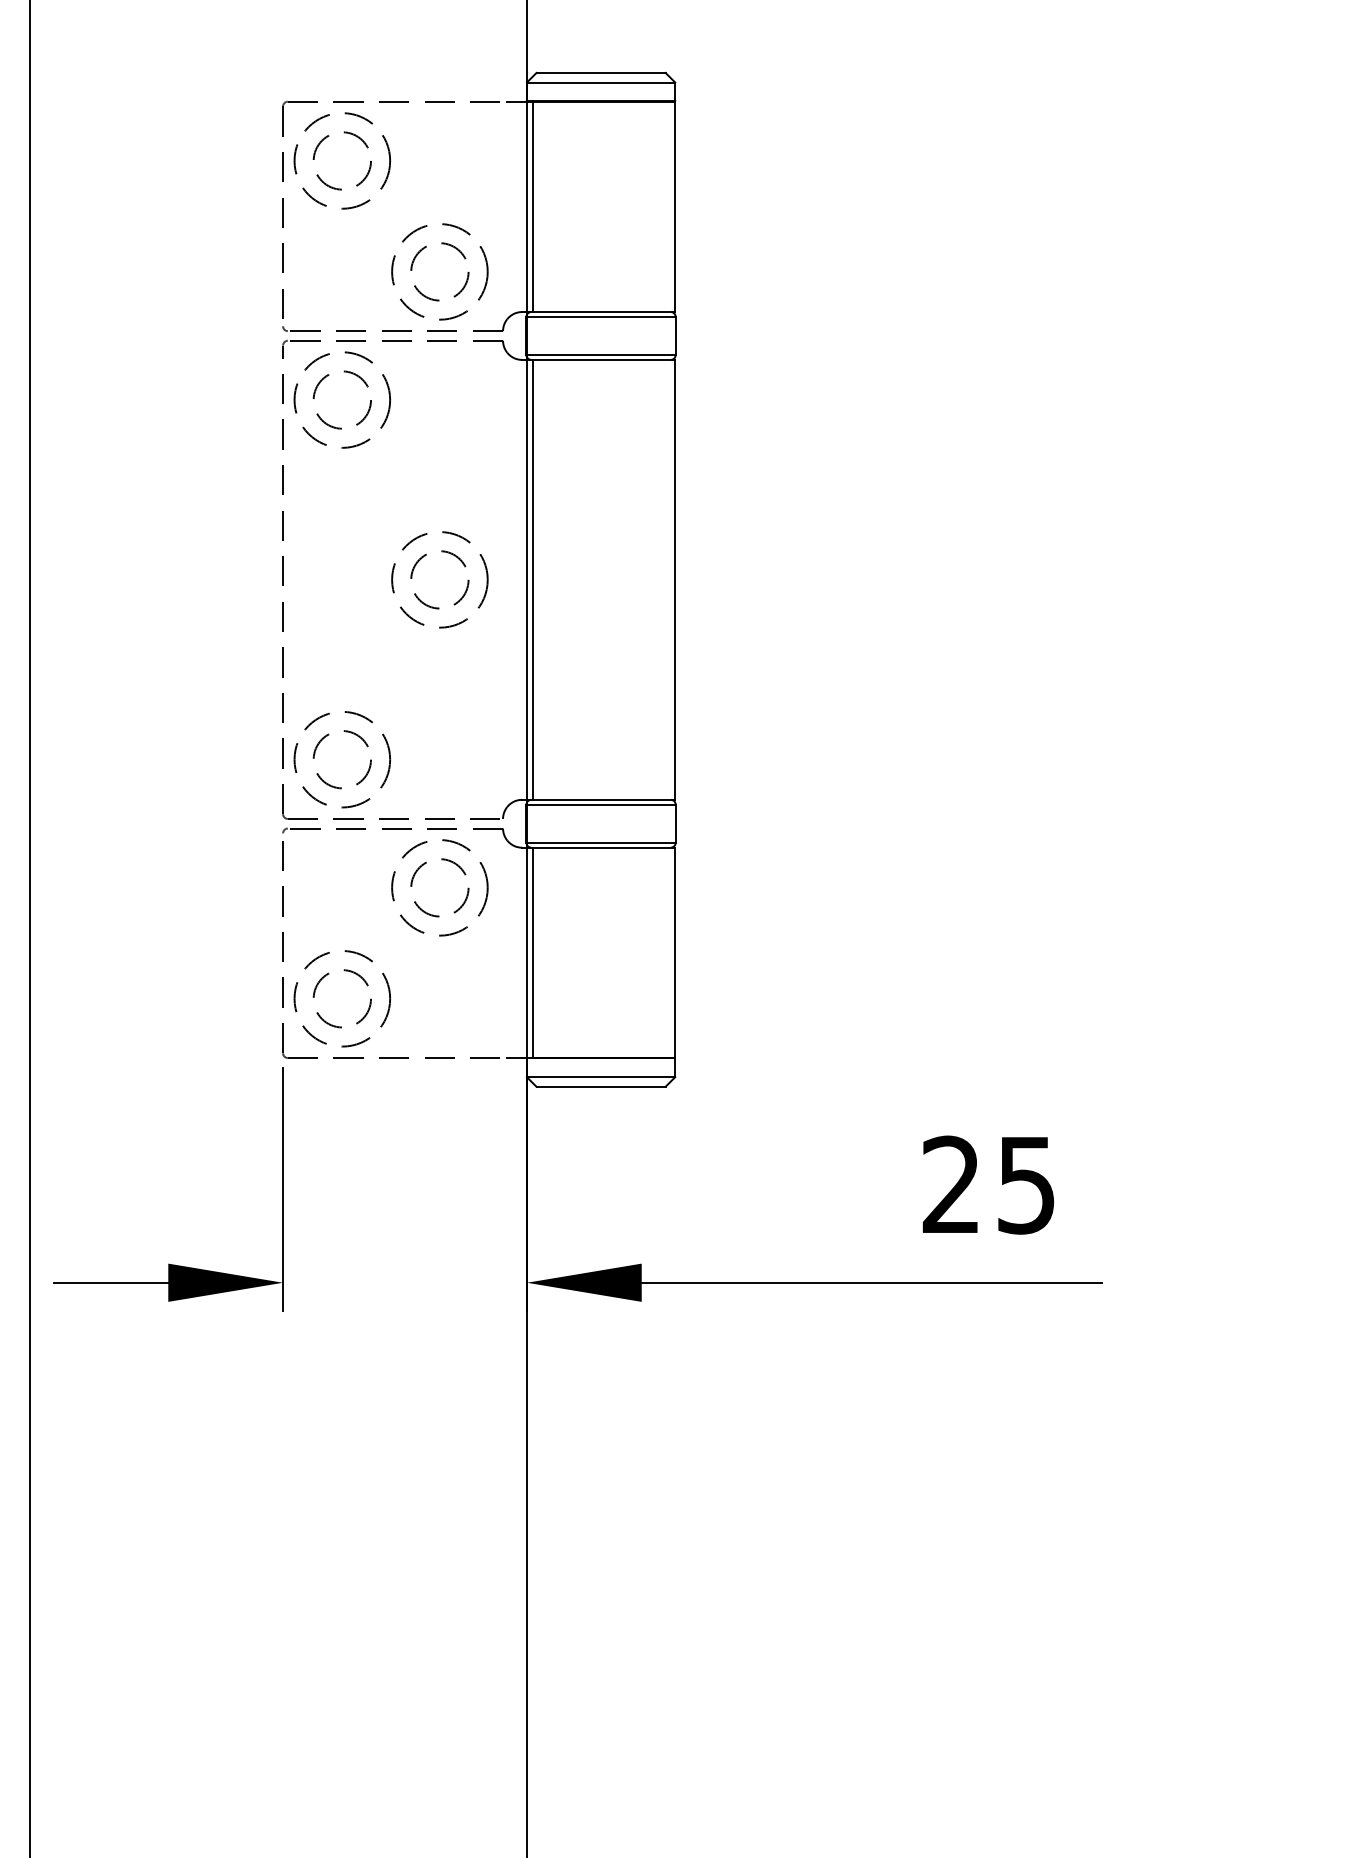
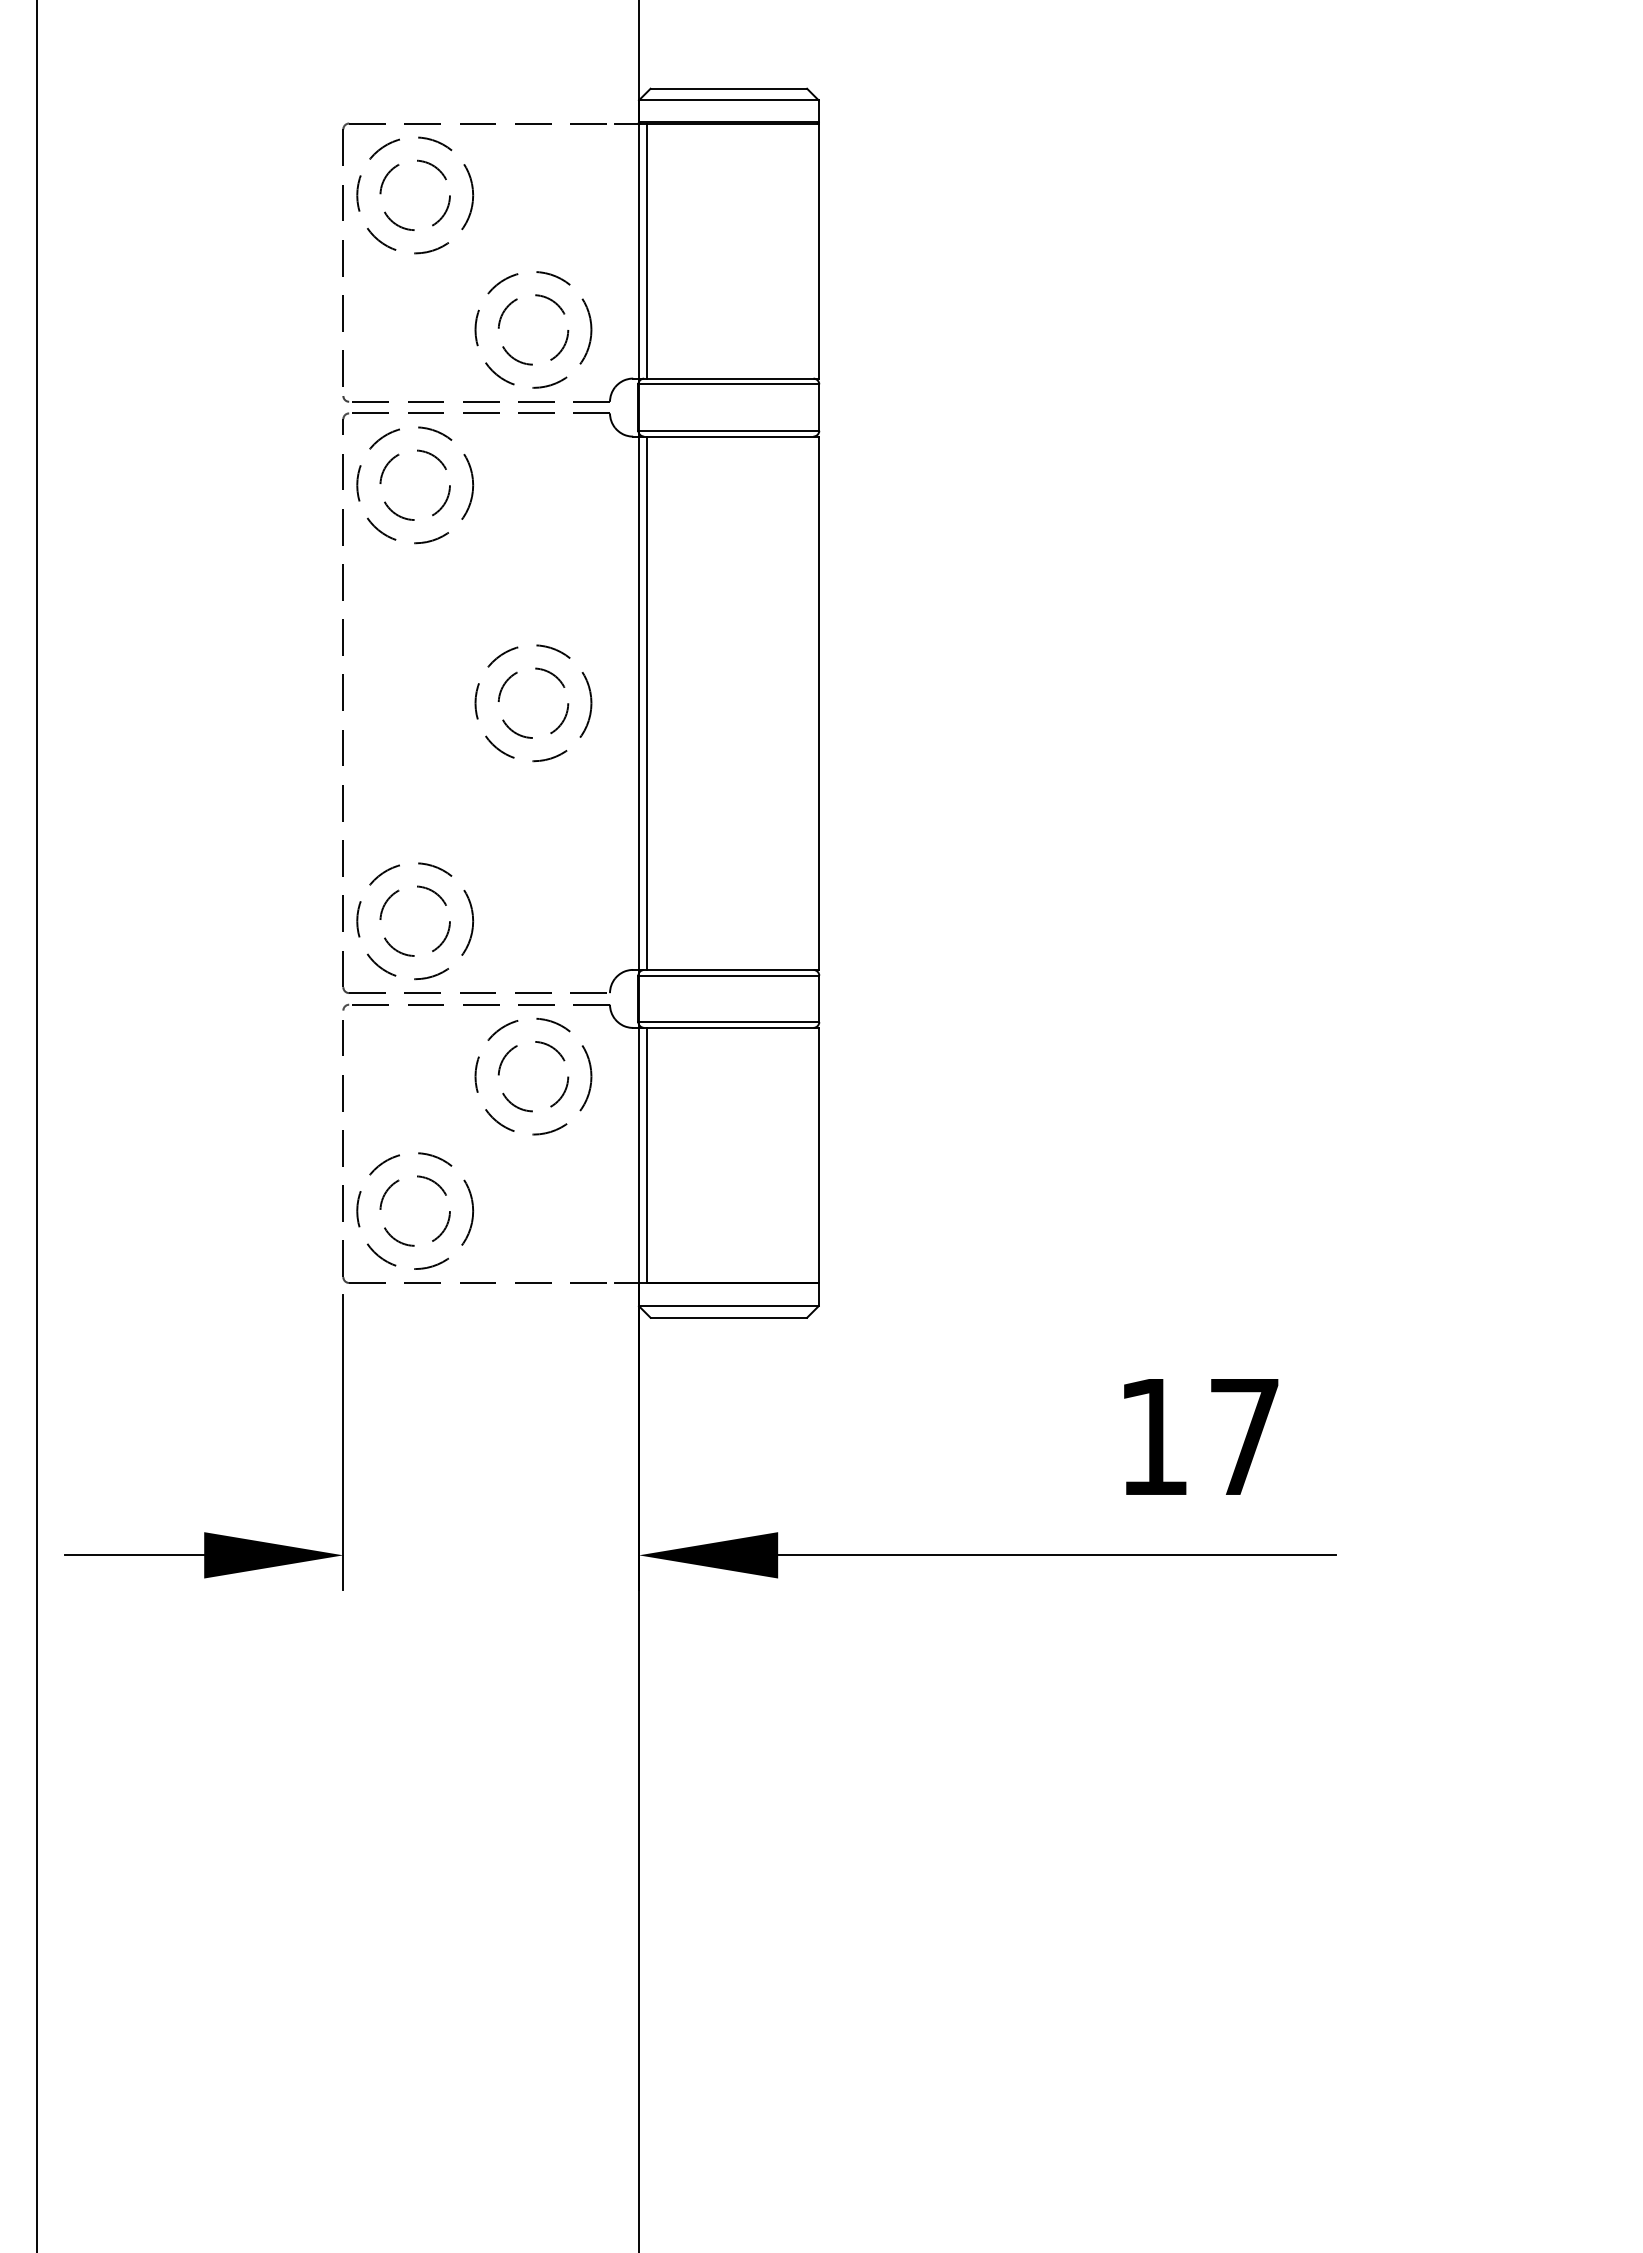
text: (988, 1185) -> (1198, 1437), 25 -> 17

